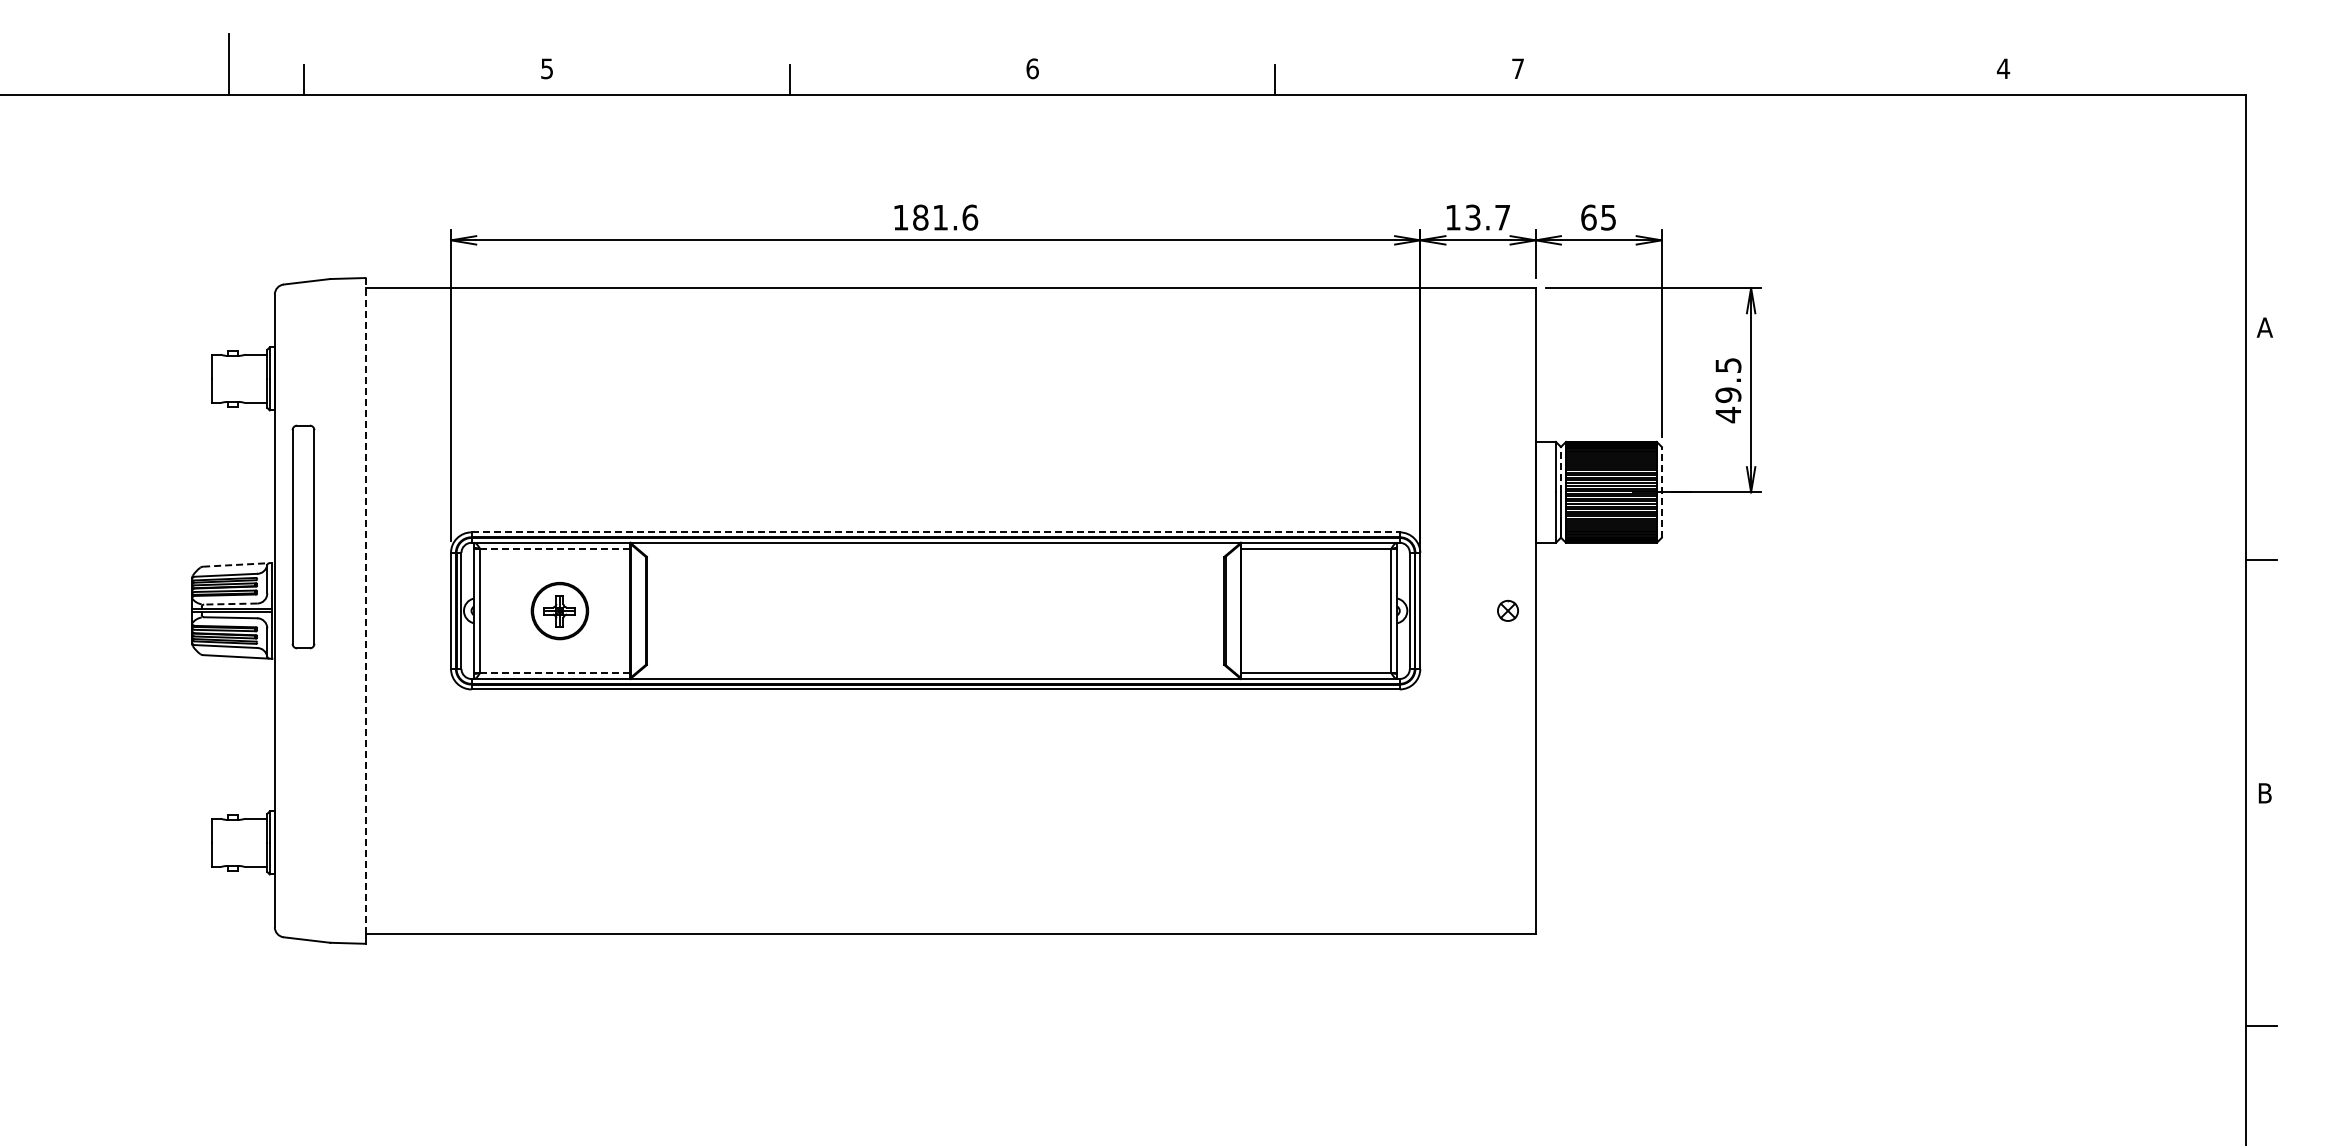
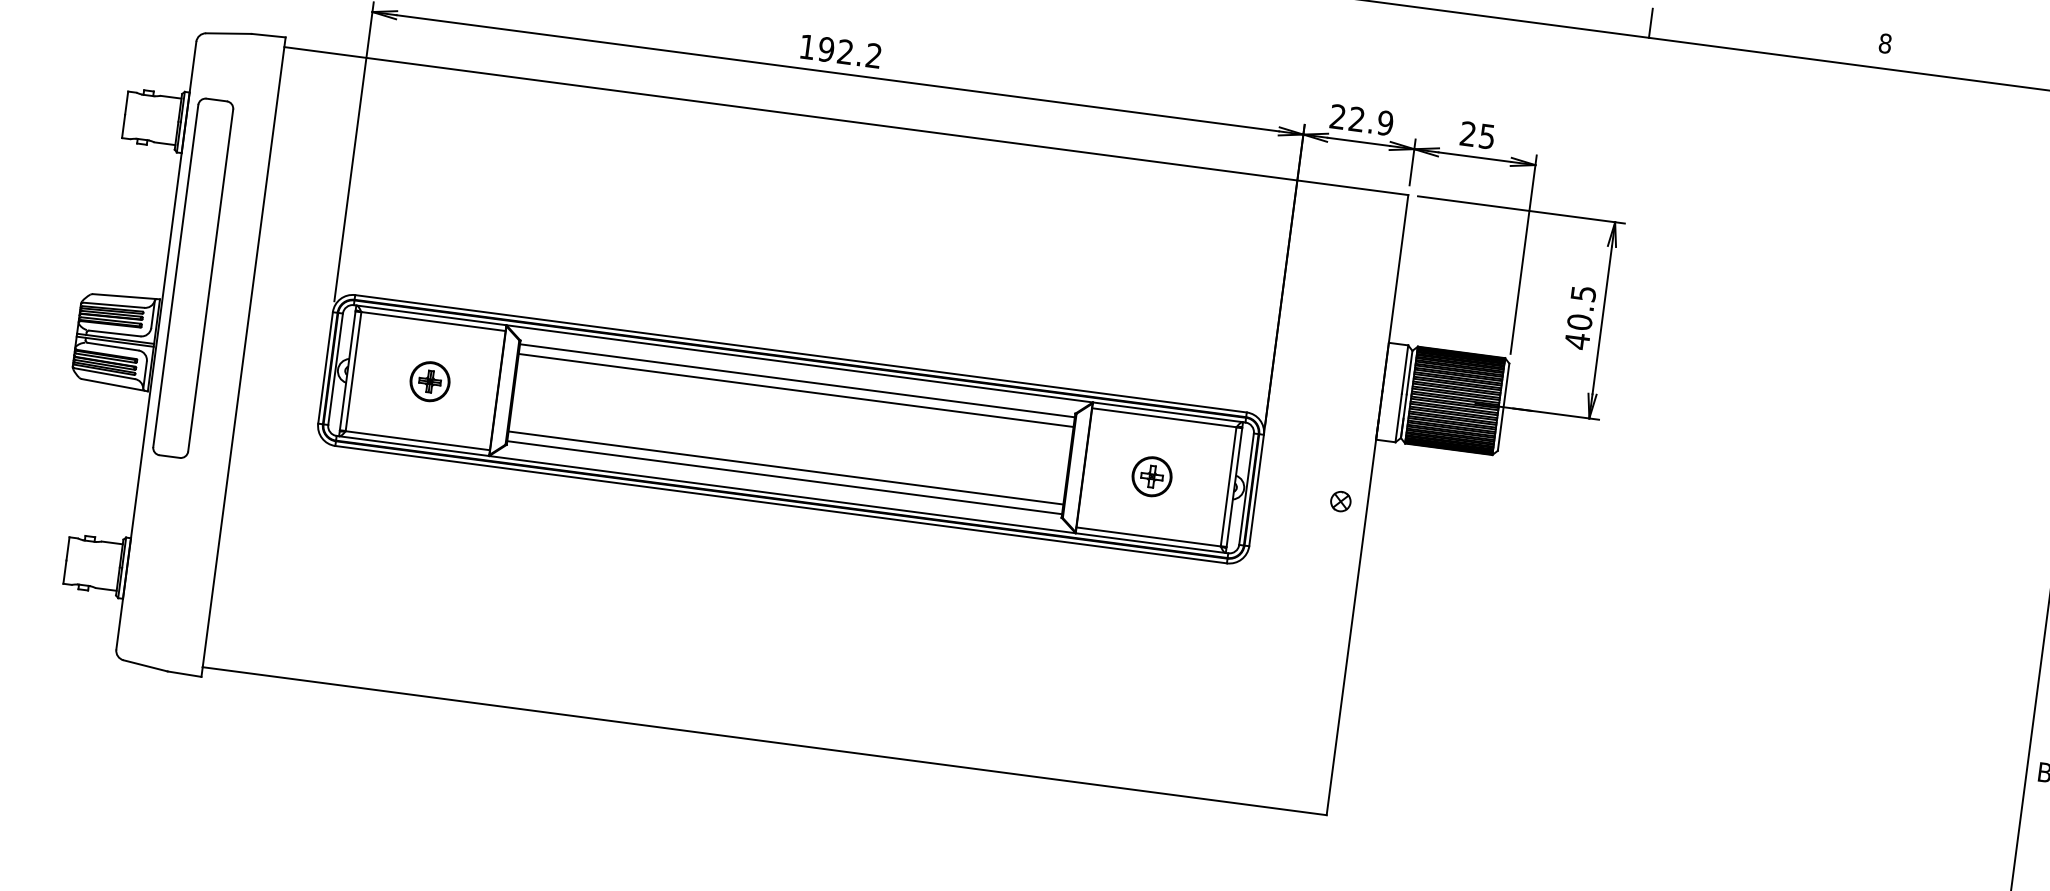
text: (2003, 68) -> (1885, 43), 4 -> 8
line: (1760, 79) -> (1650, 23), added
text: (945, 217) -> (850, 52), 181.6 -> 192.2
text: (1477, 217) -> (1361, 119), 13.7 -> 22.9
text: (1588, 217) -> (1467, 133), 65 -> 25
text: (1728, 395) -> (1579, 322), 49.5 -> 40.5
line: (1561, 469) -> (1410, 372), dashed -> solid
line: (1661, 491) -> (1503, 406), dashed -> solid
line: (936, 532) -> (801, 354), dashed -> solid
part: (303, 536) -> (193, 277), size x1.67
line: (555, 548) -> (433, 321), dashed -> solid
line: (935, 560) -> (797, 380), added
line: (237, 564) -> (126, 296), dashed -> solid
line: (935, 570) -> (796, 390), added
line: (230, 604) -> (114, 333), dashed -> solid
line: (365, 605) -> (244, 351), dashed -> solid
part: (559, 610) -> (429, 381), size x0.71
part: (1311, 610) -> (1152, 476), added
line: (935, 651) -> (785, 468), added
line: (935, 661) -> (784, 477), added
line: (554, 672) -> (417, 440), dashed -> solid

